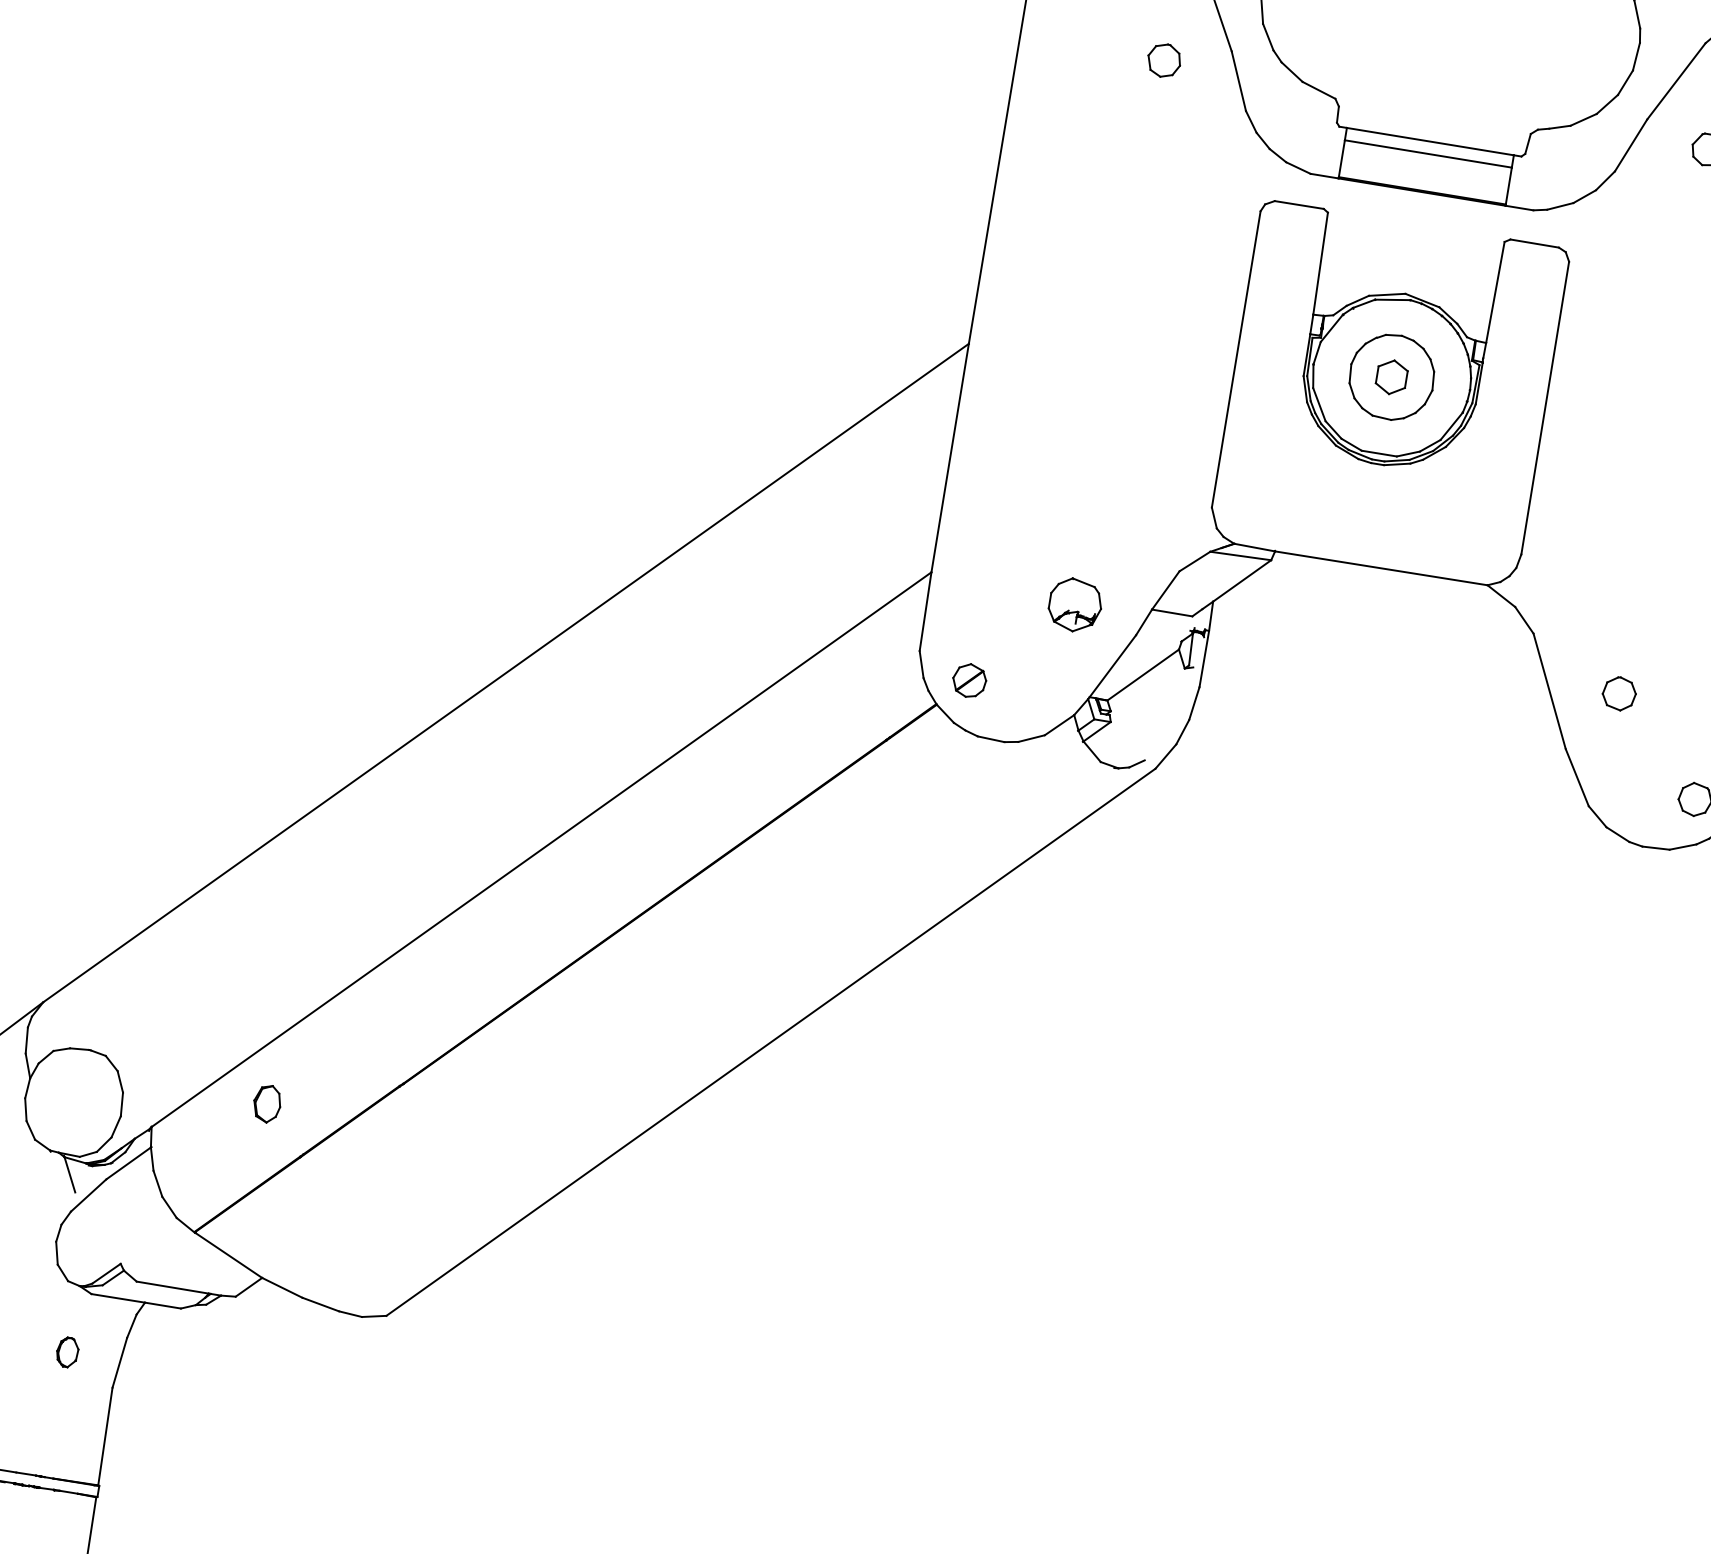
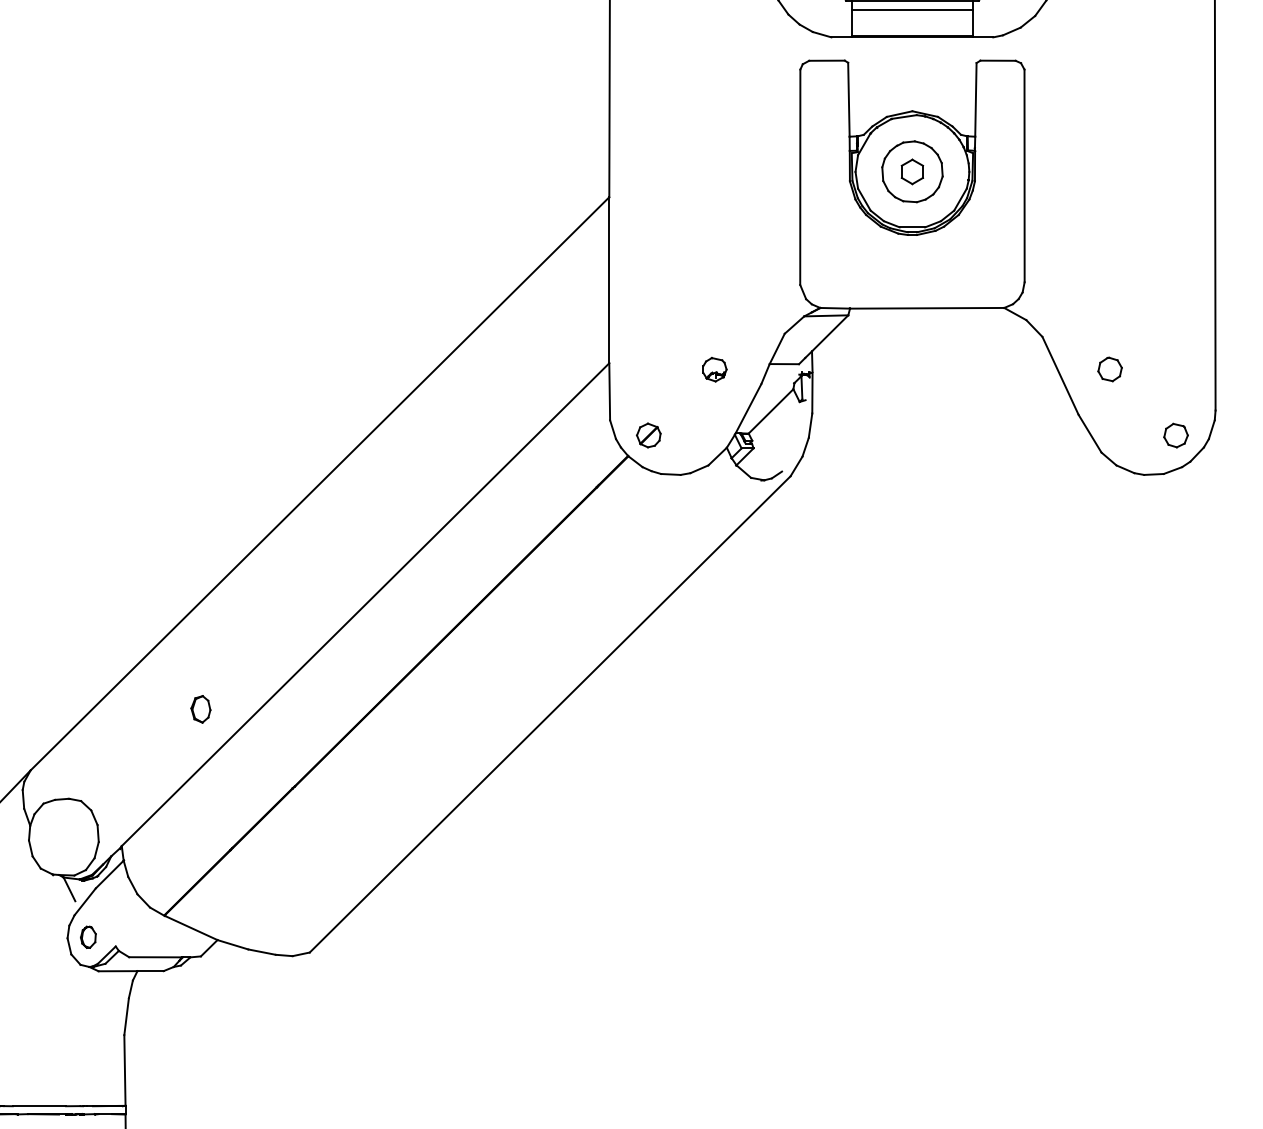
part: (1074, 604) -> (714, 369), size x0.62
part: (266, 1104) -> (200, 709), moved
part: (67, 1351) -> (88, 936), moved

